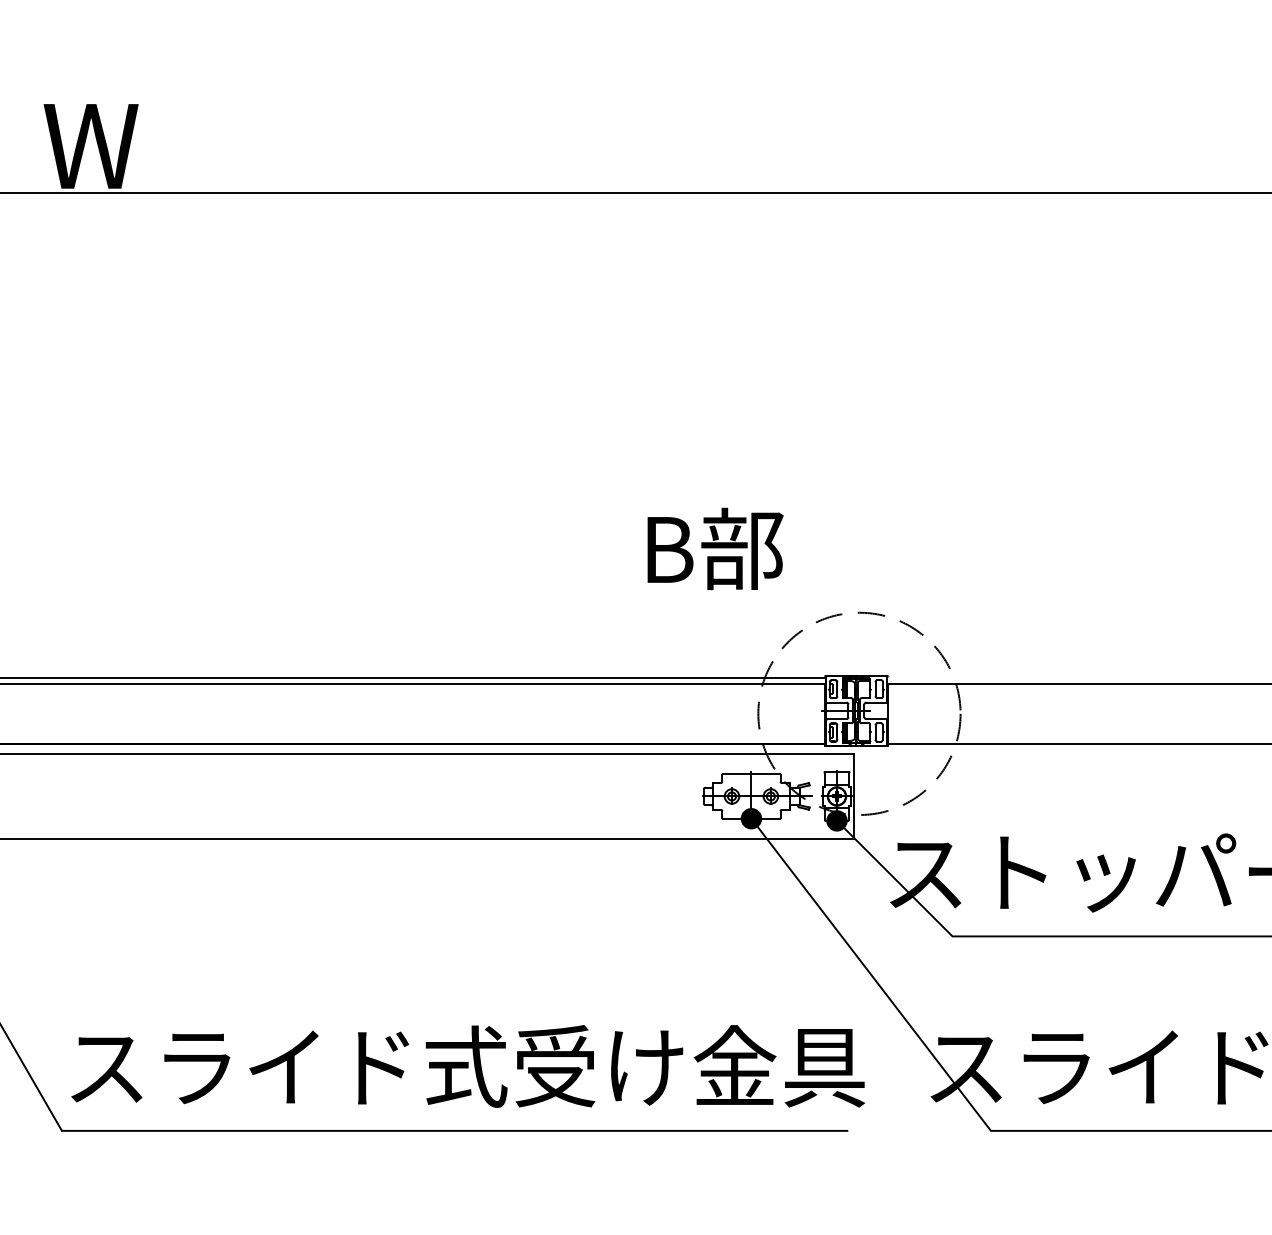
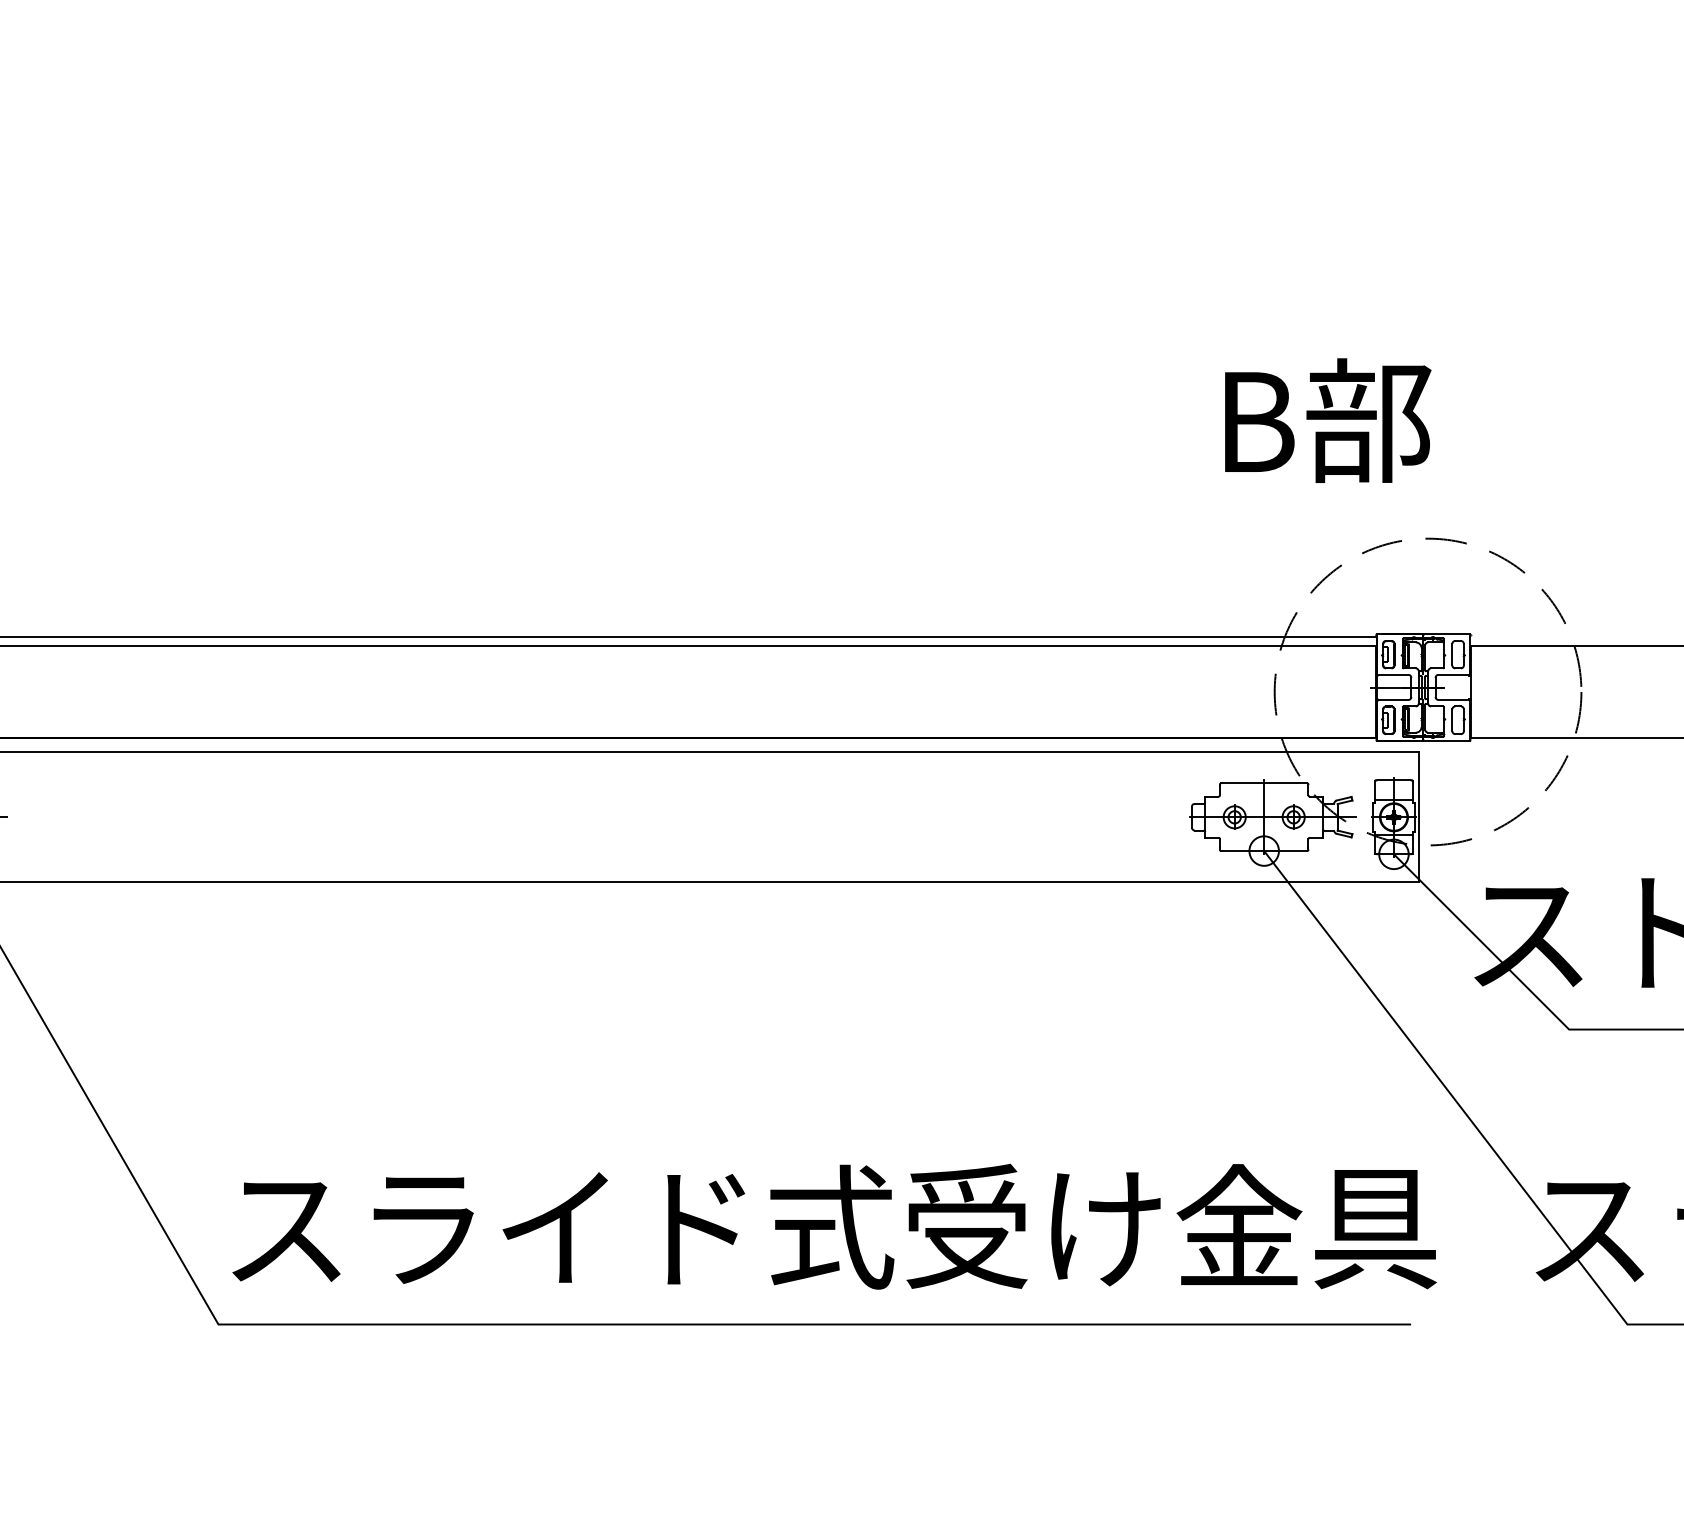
text: (715, 548) -> (1327, 419), moved
fill: (751, 818) -> (1264, 850), removed
fill: (836, 820) -> (1393, 853), removed

